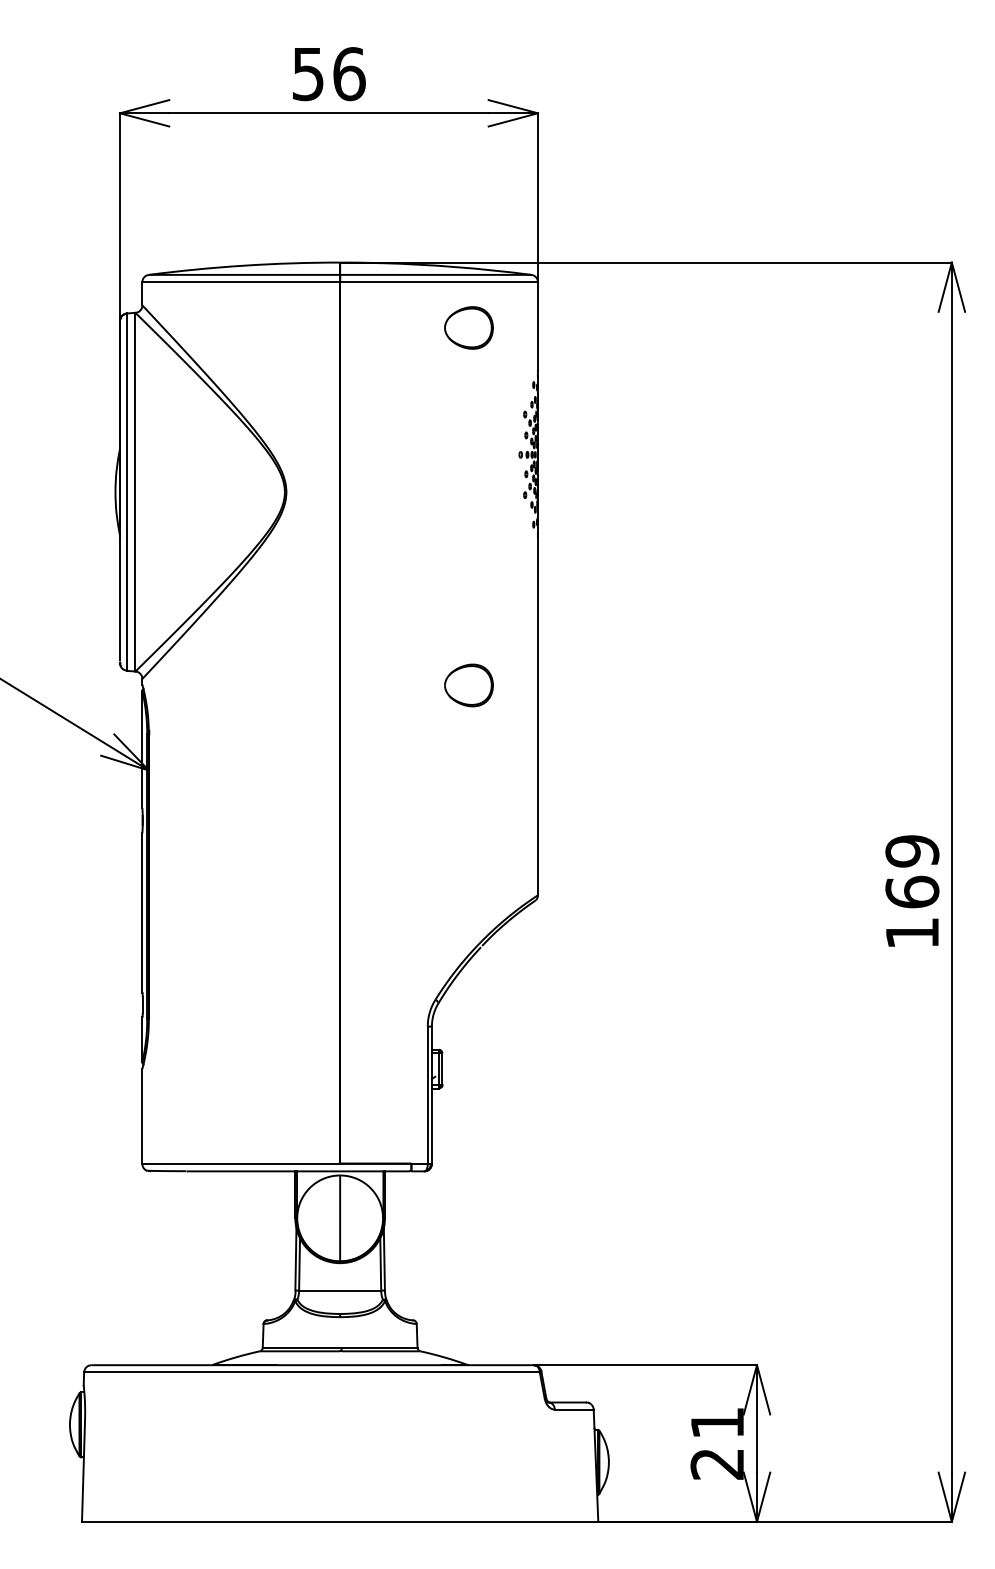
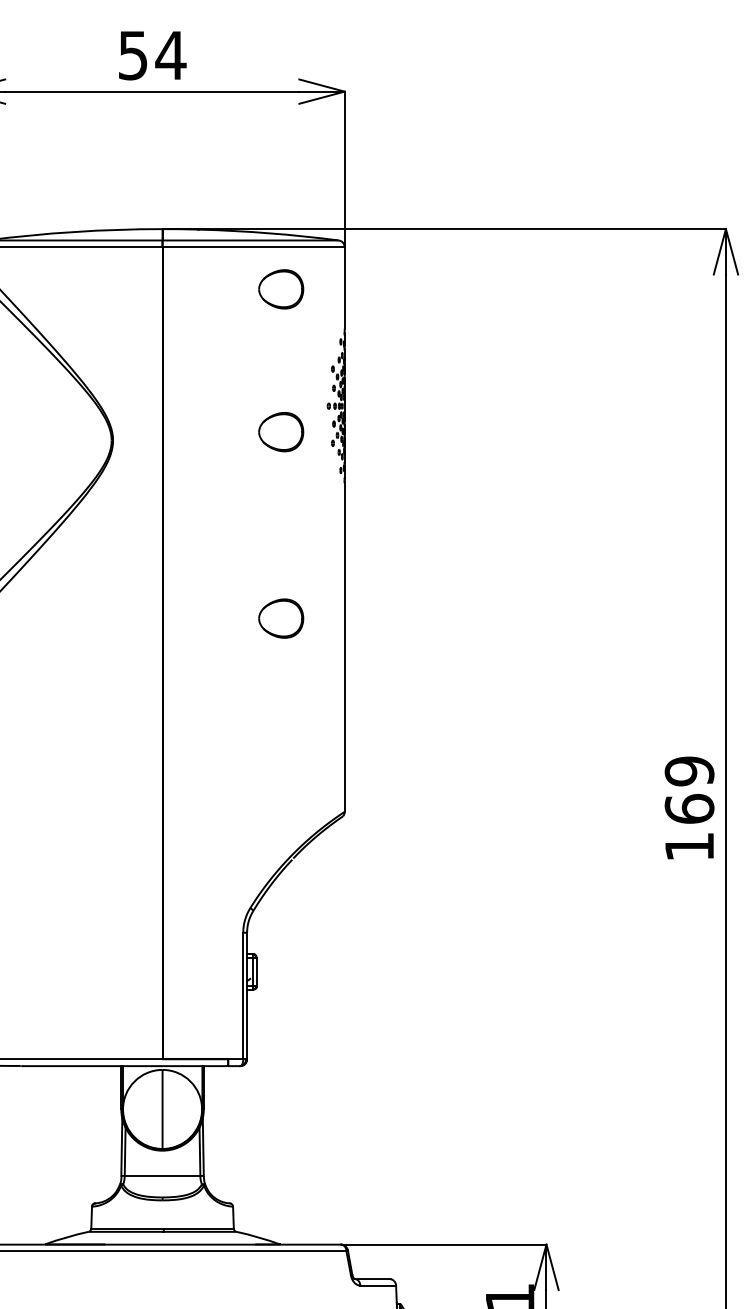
text: (349, 74) -> (171, 55), 56 -> 54
part: (468, 482) -> (280, 431), added

